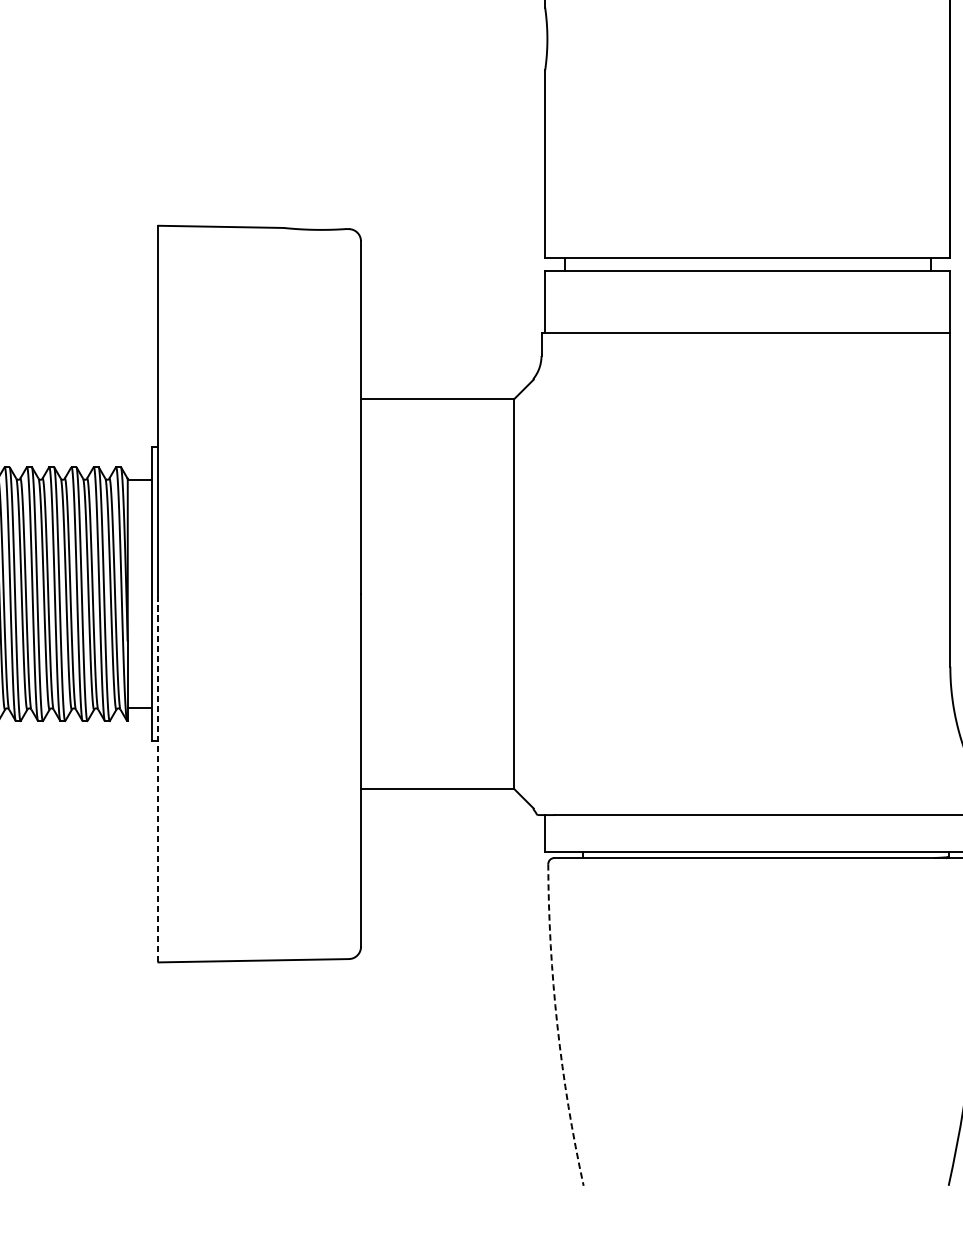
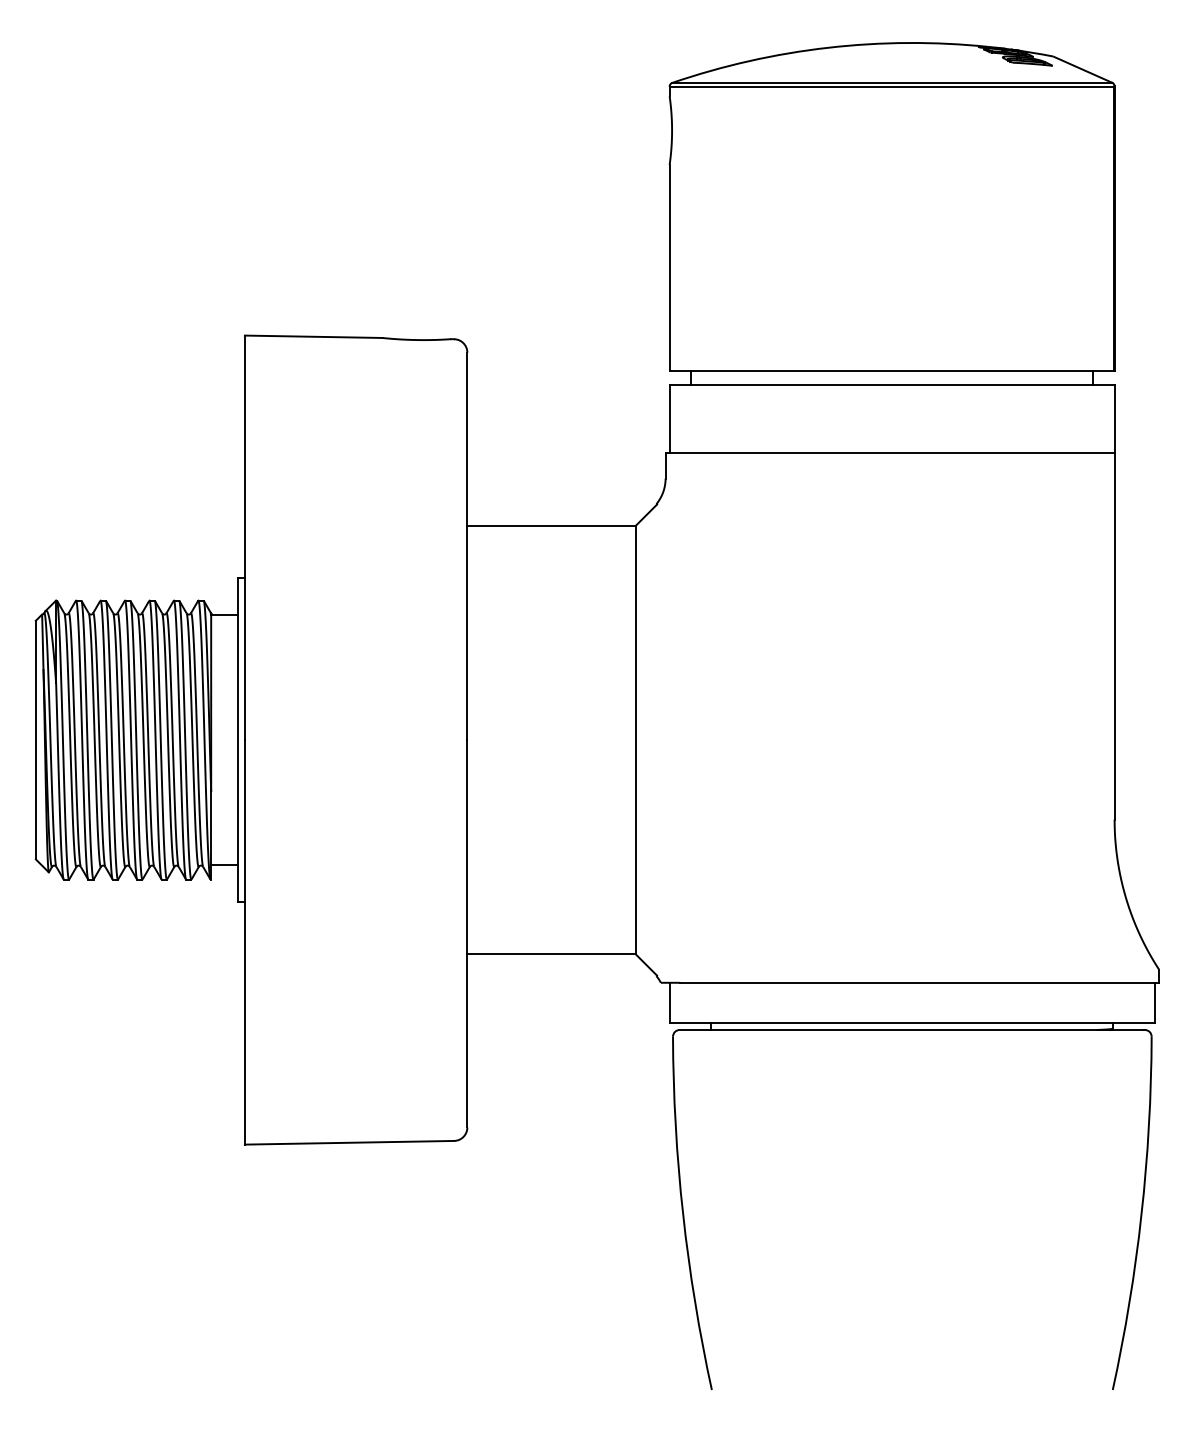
line: (158, 777) -> (244, 941), dashed -> solid
arc: (557, 1026) -> (683, 1214), dashed -> solid

